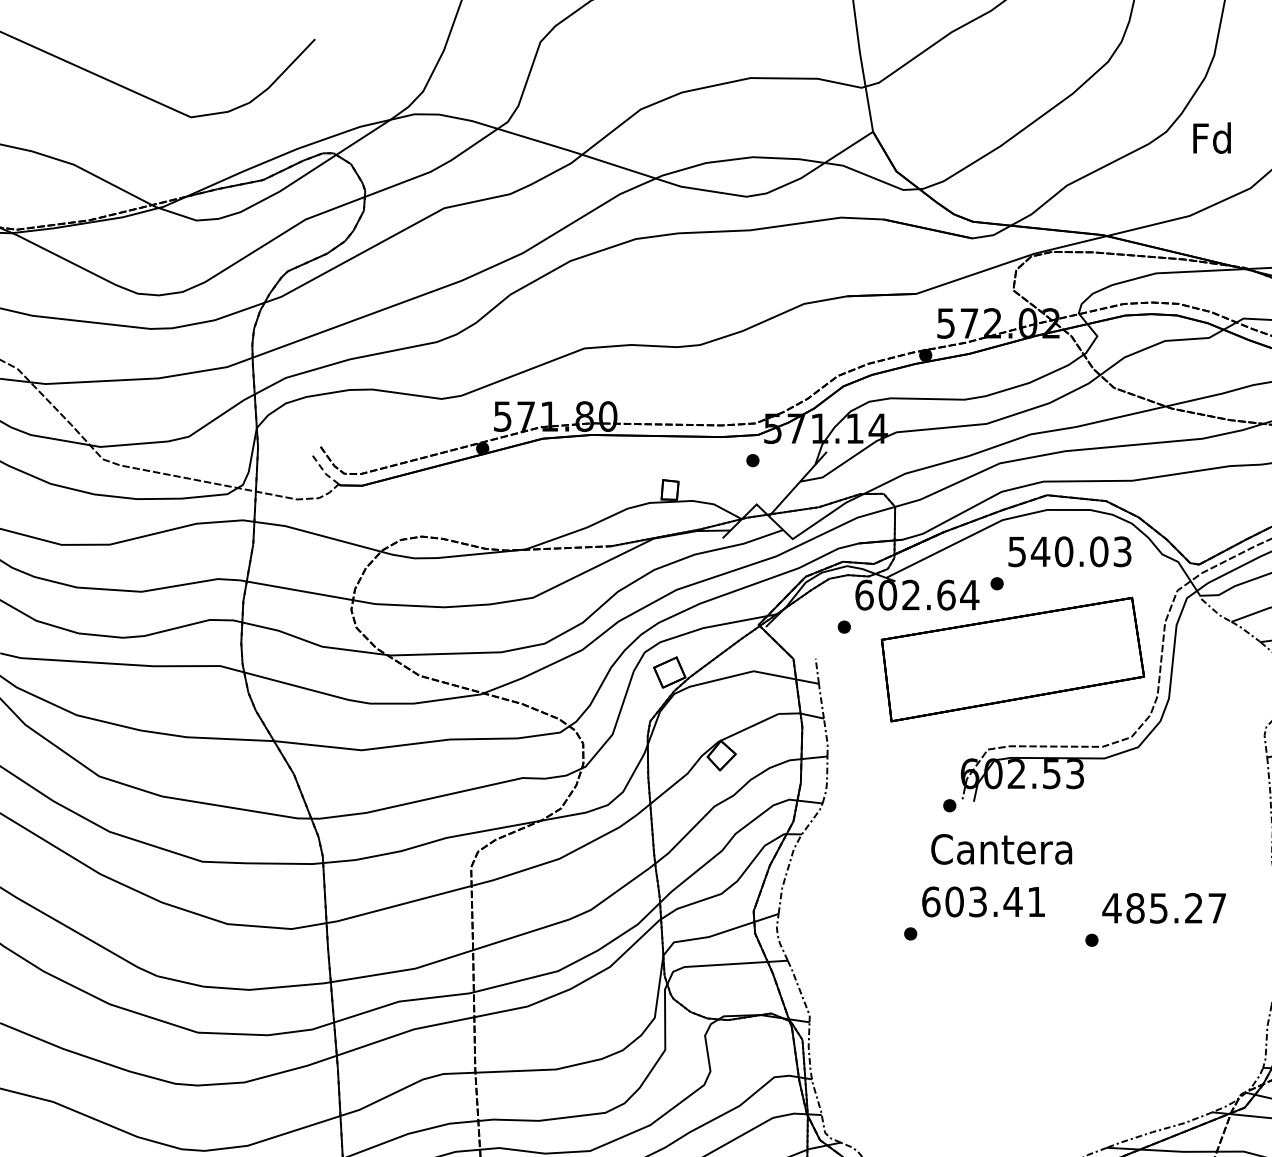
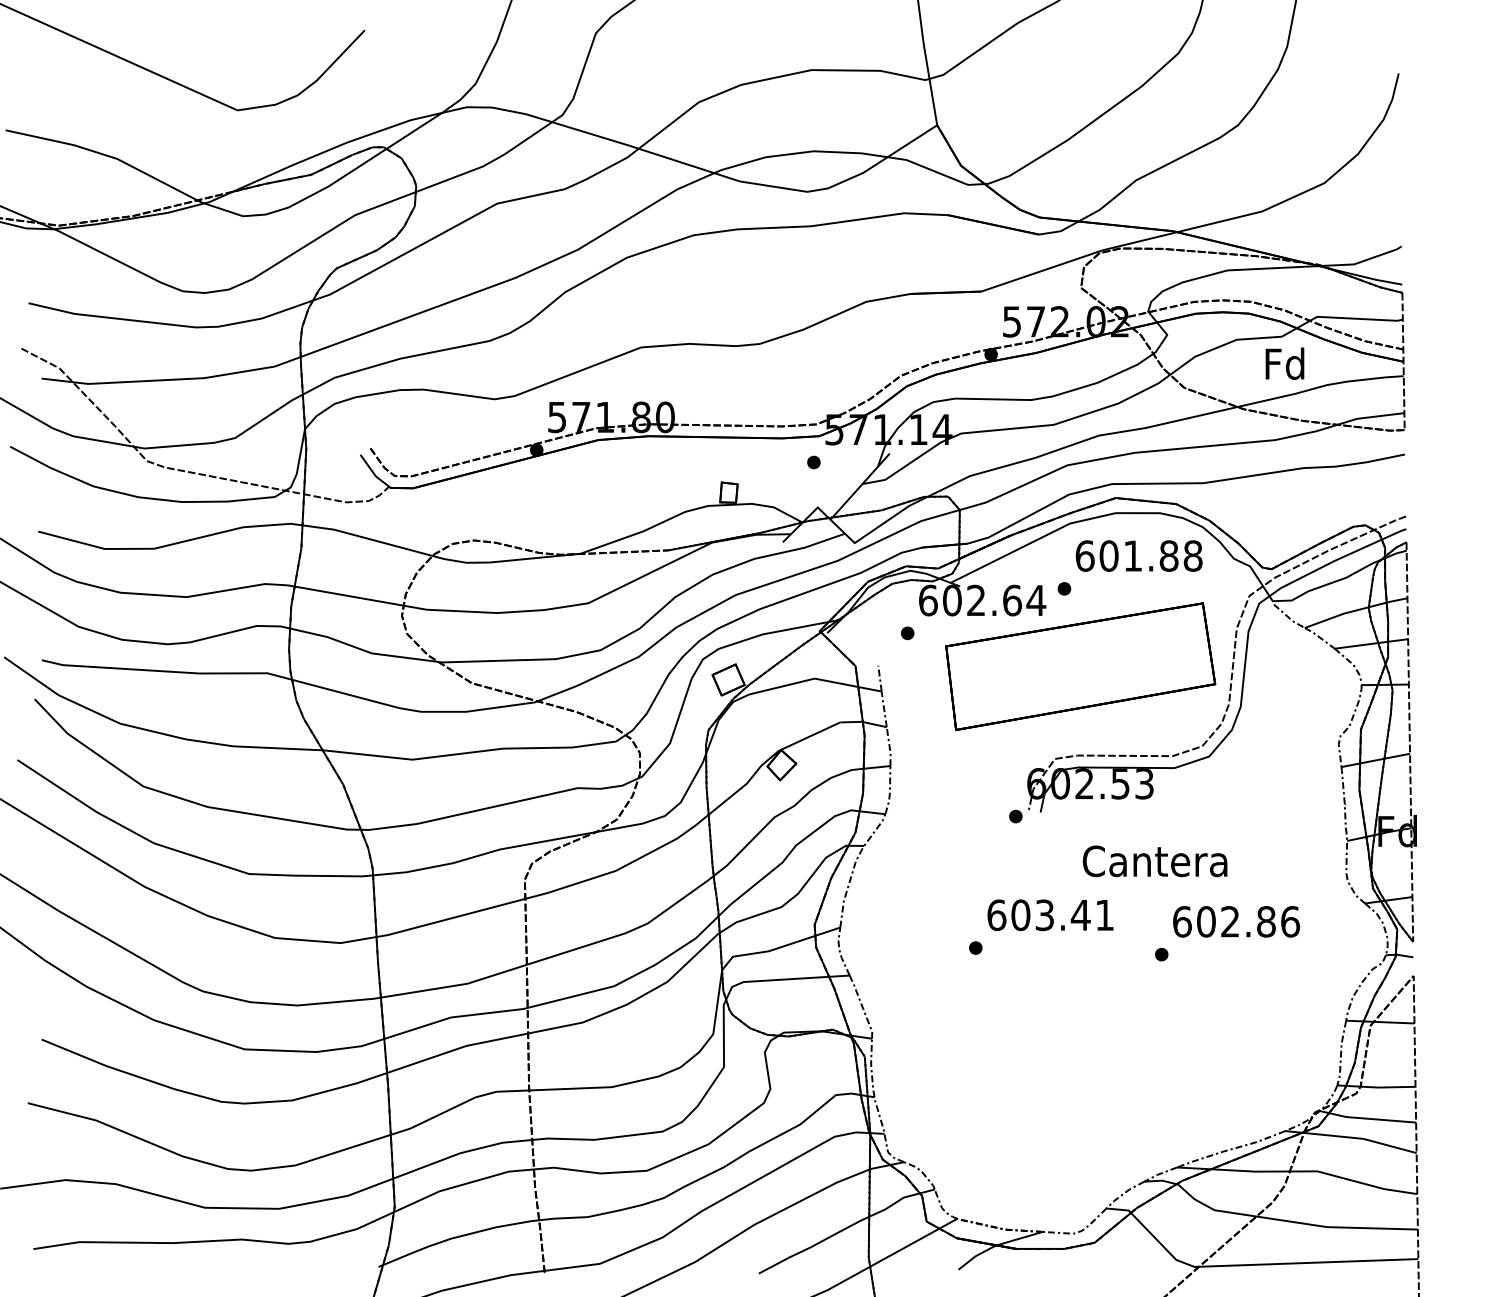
text: (1211, 137) -> (1284, 363), moved
line: (323, 470) -> (373, 472), dashed -> solid
text: (1069, 551) -> (1138, 555), 540.03 -> 601.88
text: (1001, 849) -> (1154, 861), moved
text: (1164, 908) -> (1236, 921), 485.27 -> 602.86

